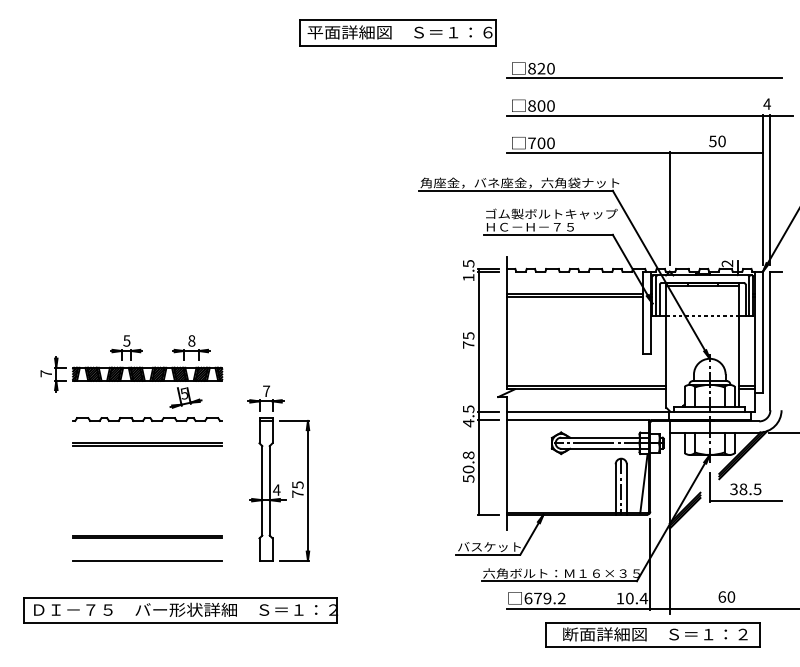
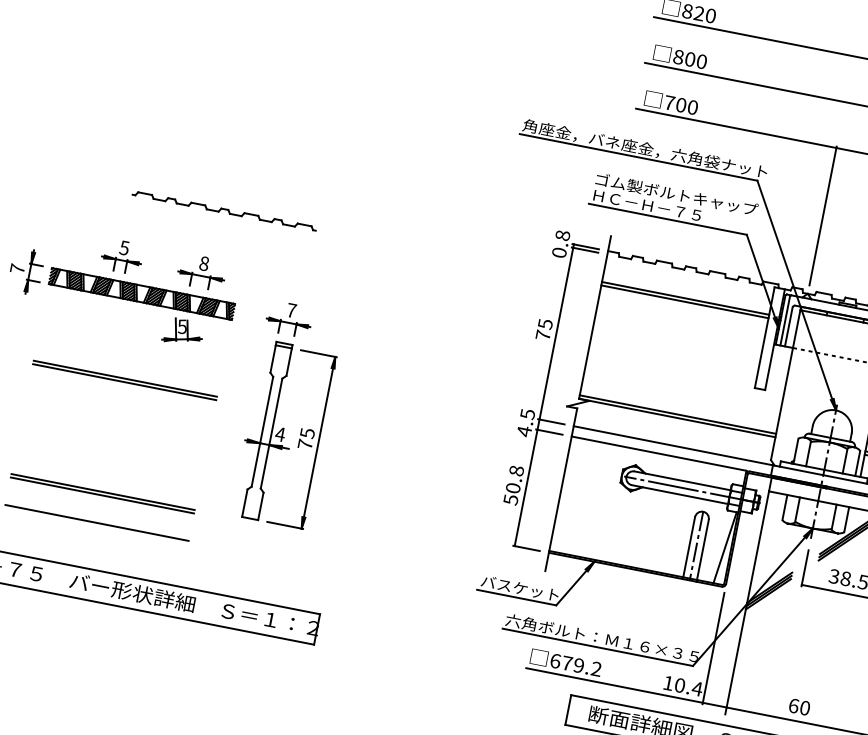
text: (468, 270) -> (560, 243), 1.5 -> 0.8
part: (147, 419) -> (224, 210), moved
part: (270, 473) -> (276, 412), moved

